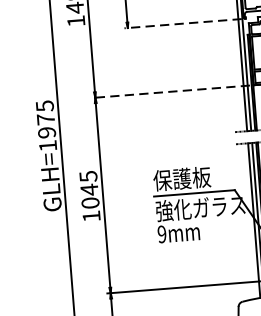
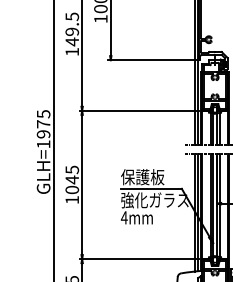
line: (182, 24) -> (152, 60), dashed -> solid
line: (170, 91) -> (139, 110), dashed -> solid
text: (160, 234) -> (123, 217), 9mm -> 4mm

